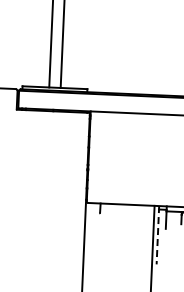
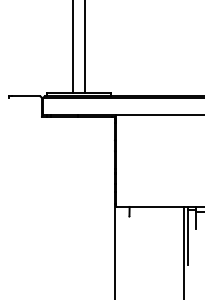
line: (158, 235) -> (188, 236), dashed -> solid

